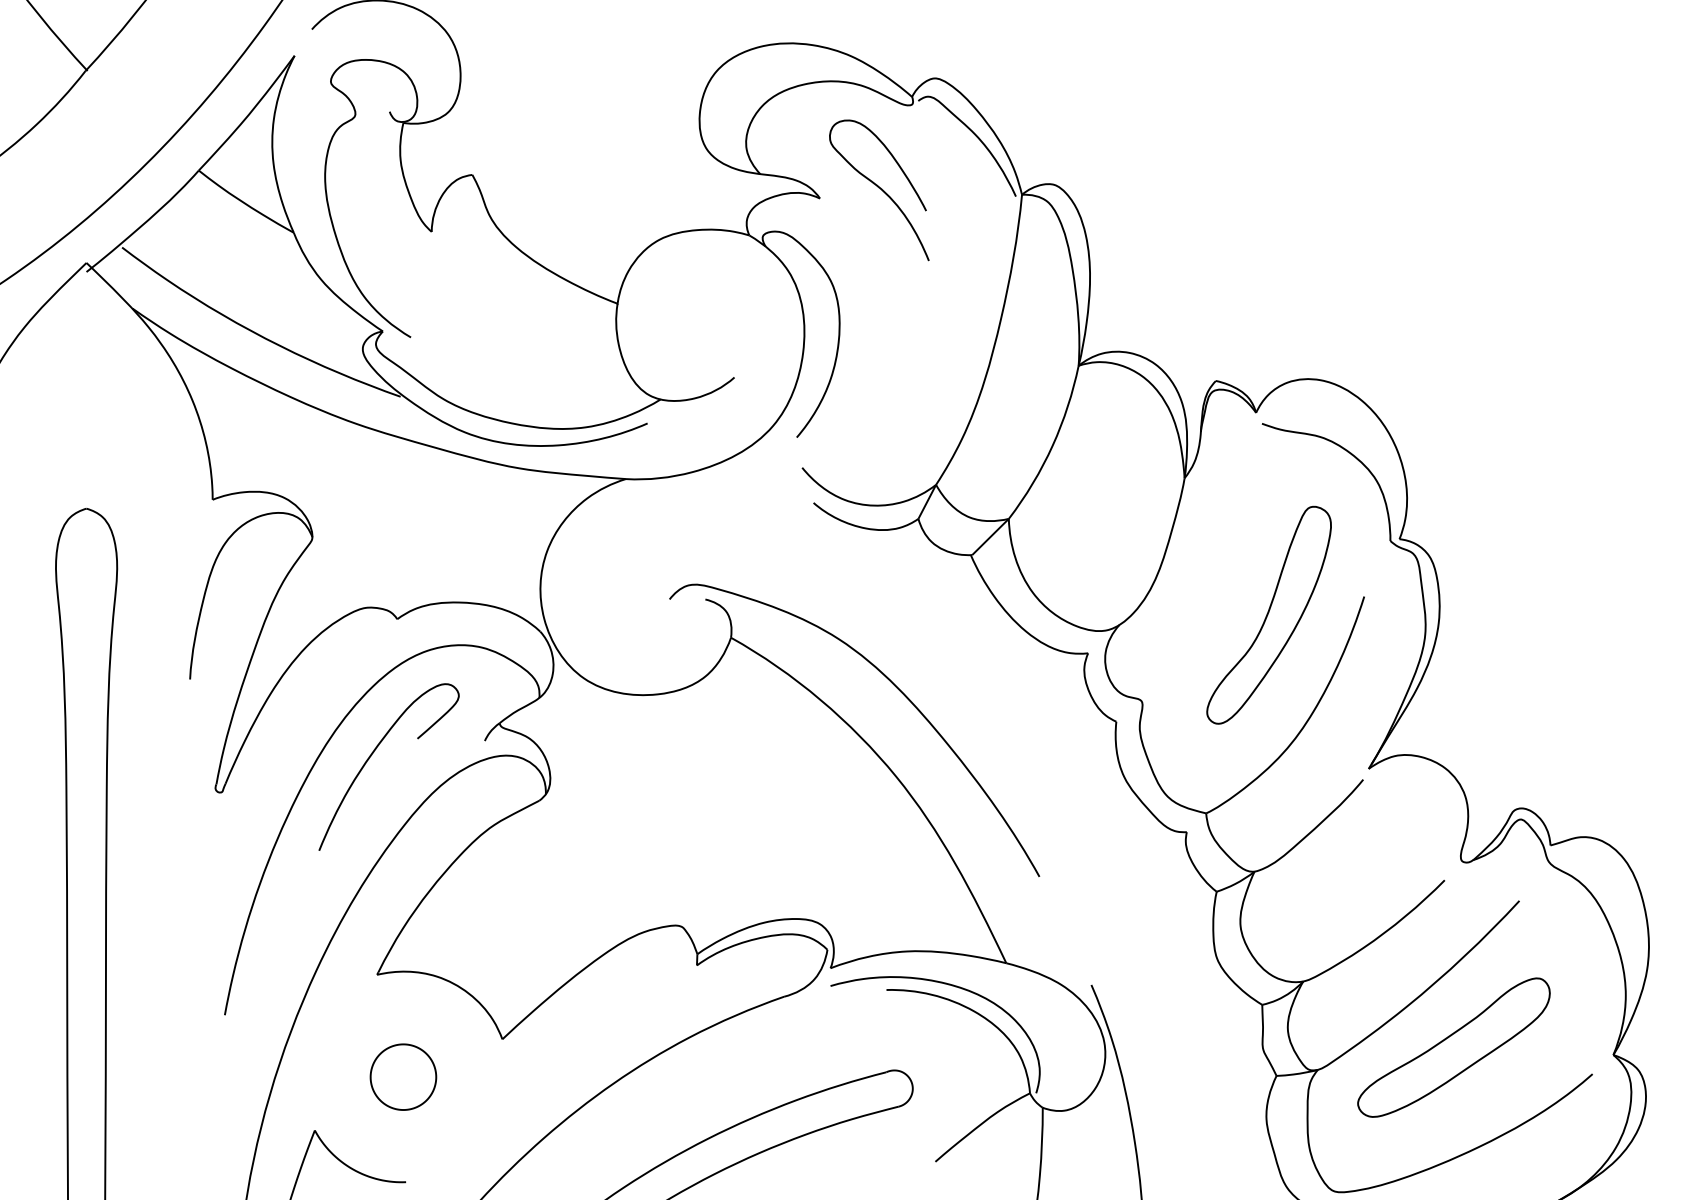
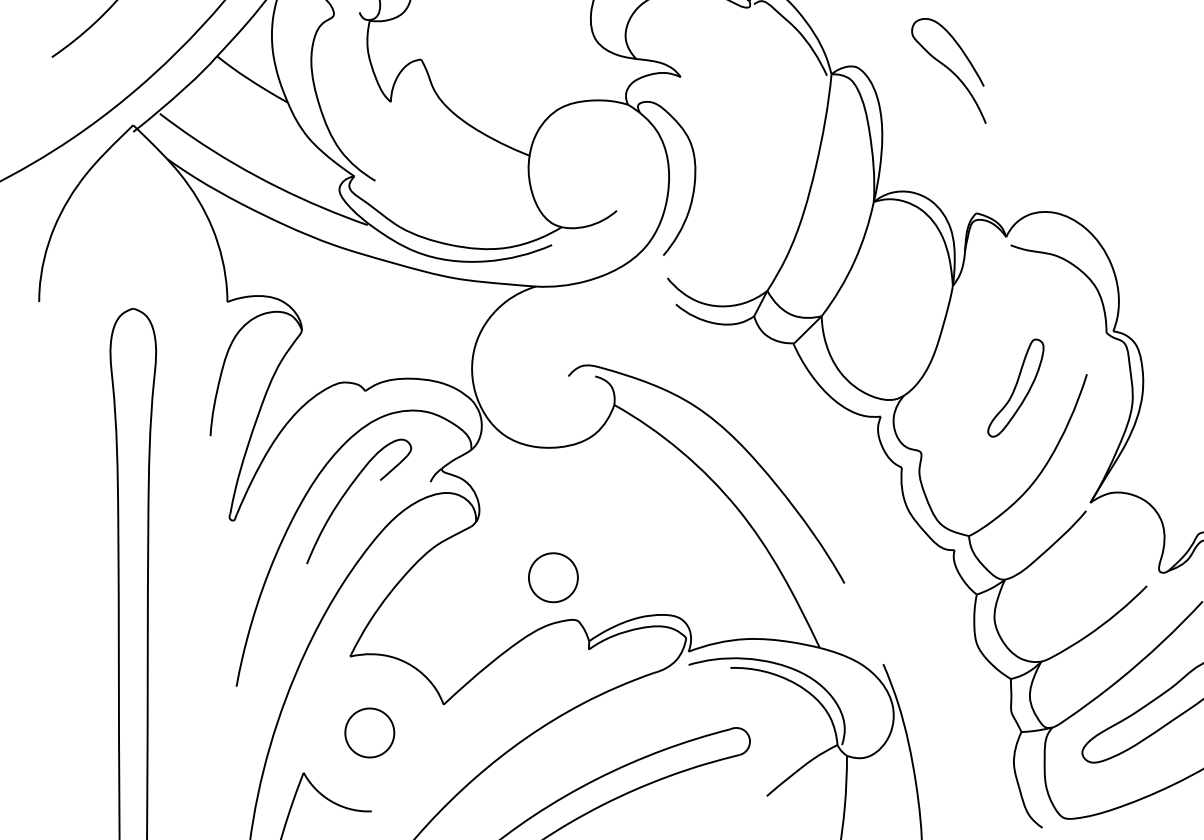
curve: (880, 189) -> (949, 70), moved
part: (1268, 614) -> (1015, 387), size x0.6
part: (649, 868) -> (553, 577), added

